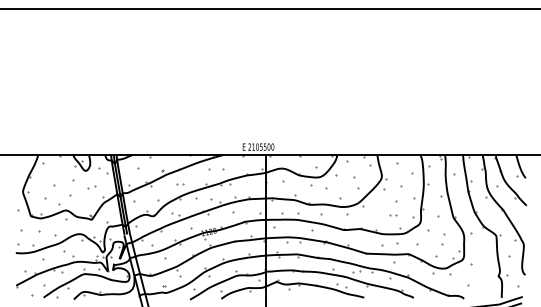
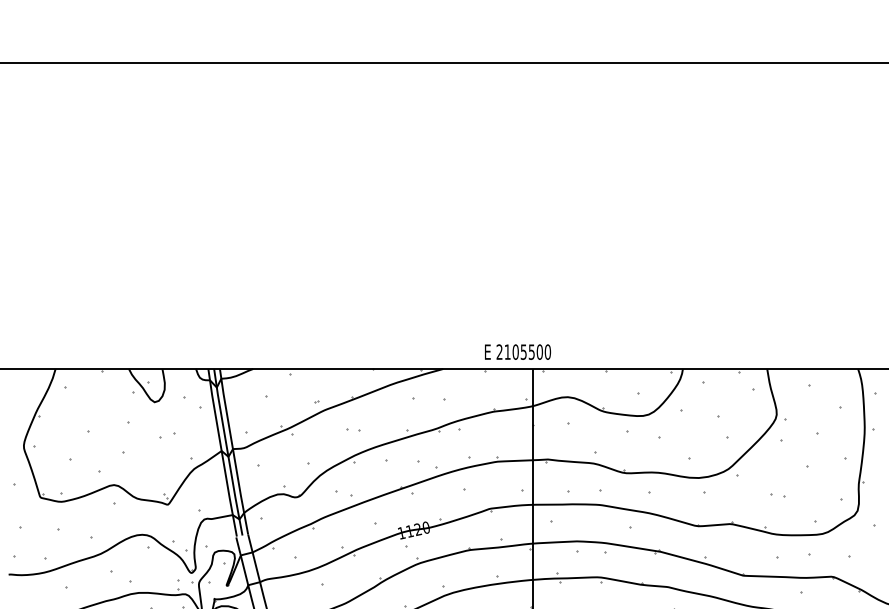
part: (393, 215) -> (777, 495), moved

